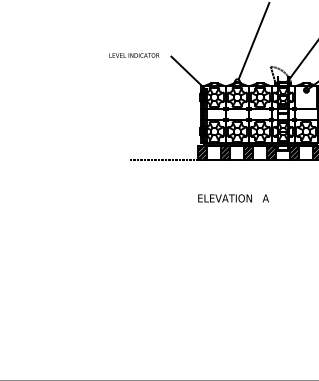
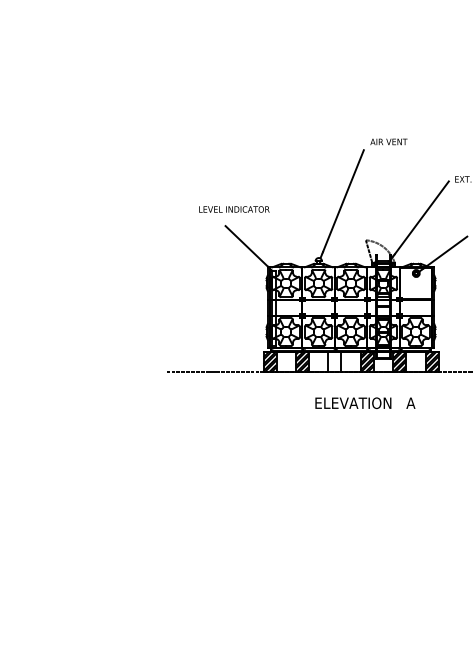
text: (134, 55) -> (234, 209), moved
hatch: (248, 152) -> (334, 361), removed
text: (233, 197) -> (365, 402), moved

